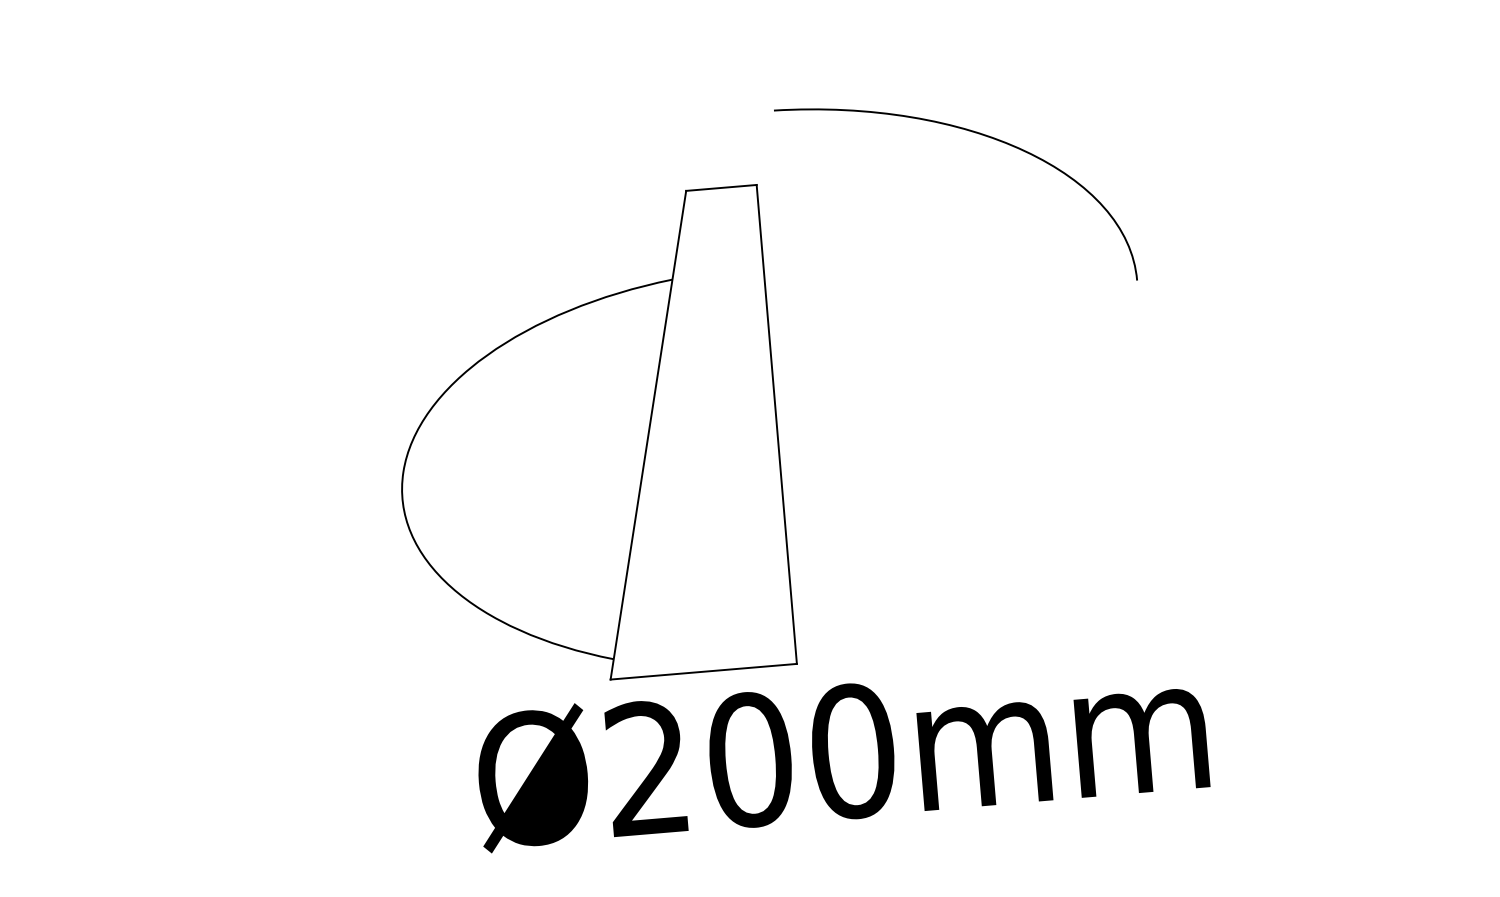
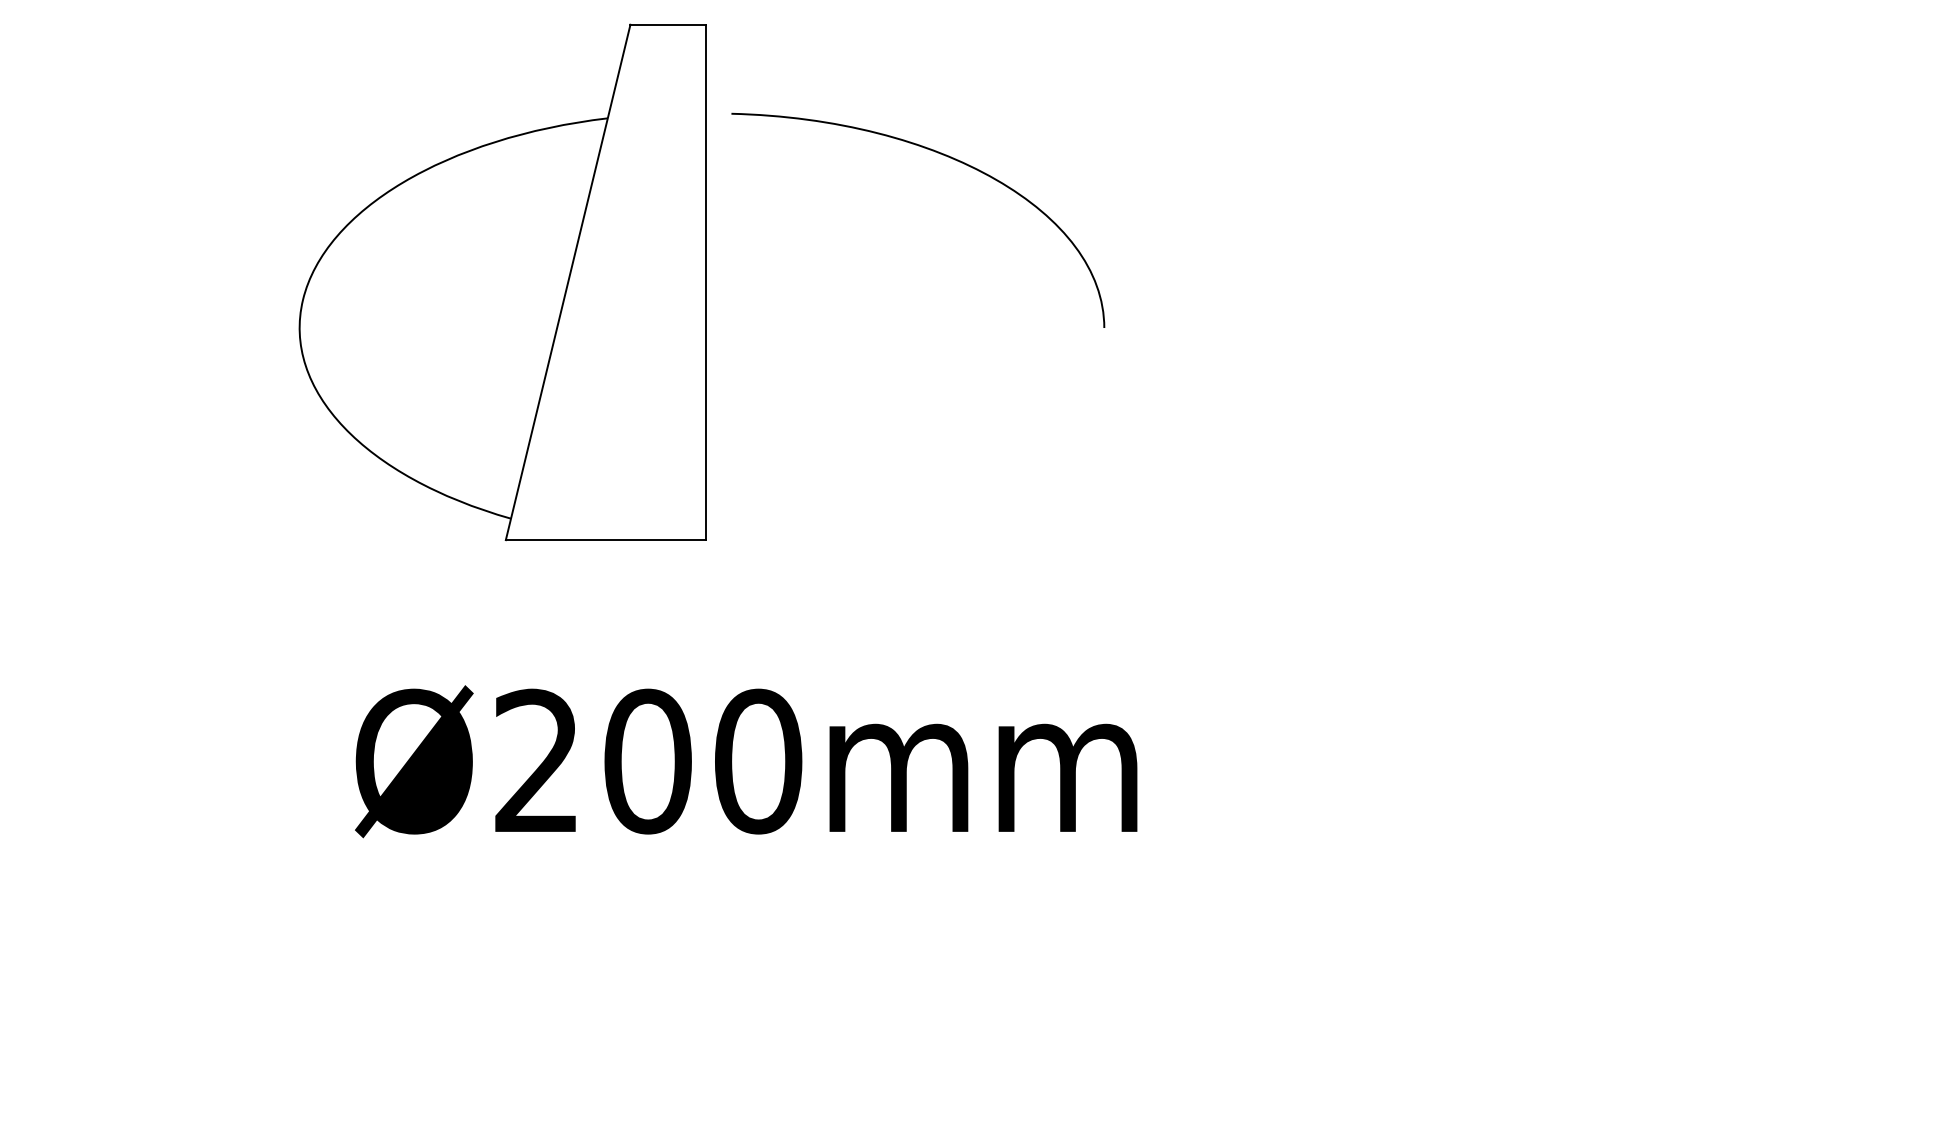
curve: (973, 132) -> (942, 155), moved
part: (587, 440) -> (502, 282), moved

